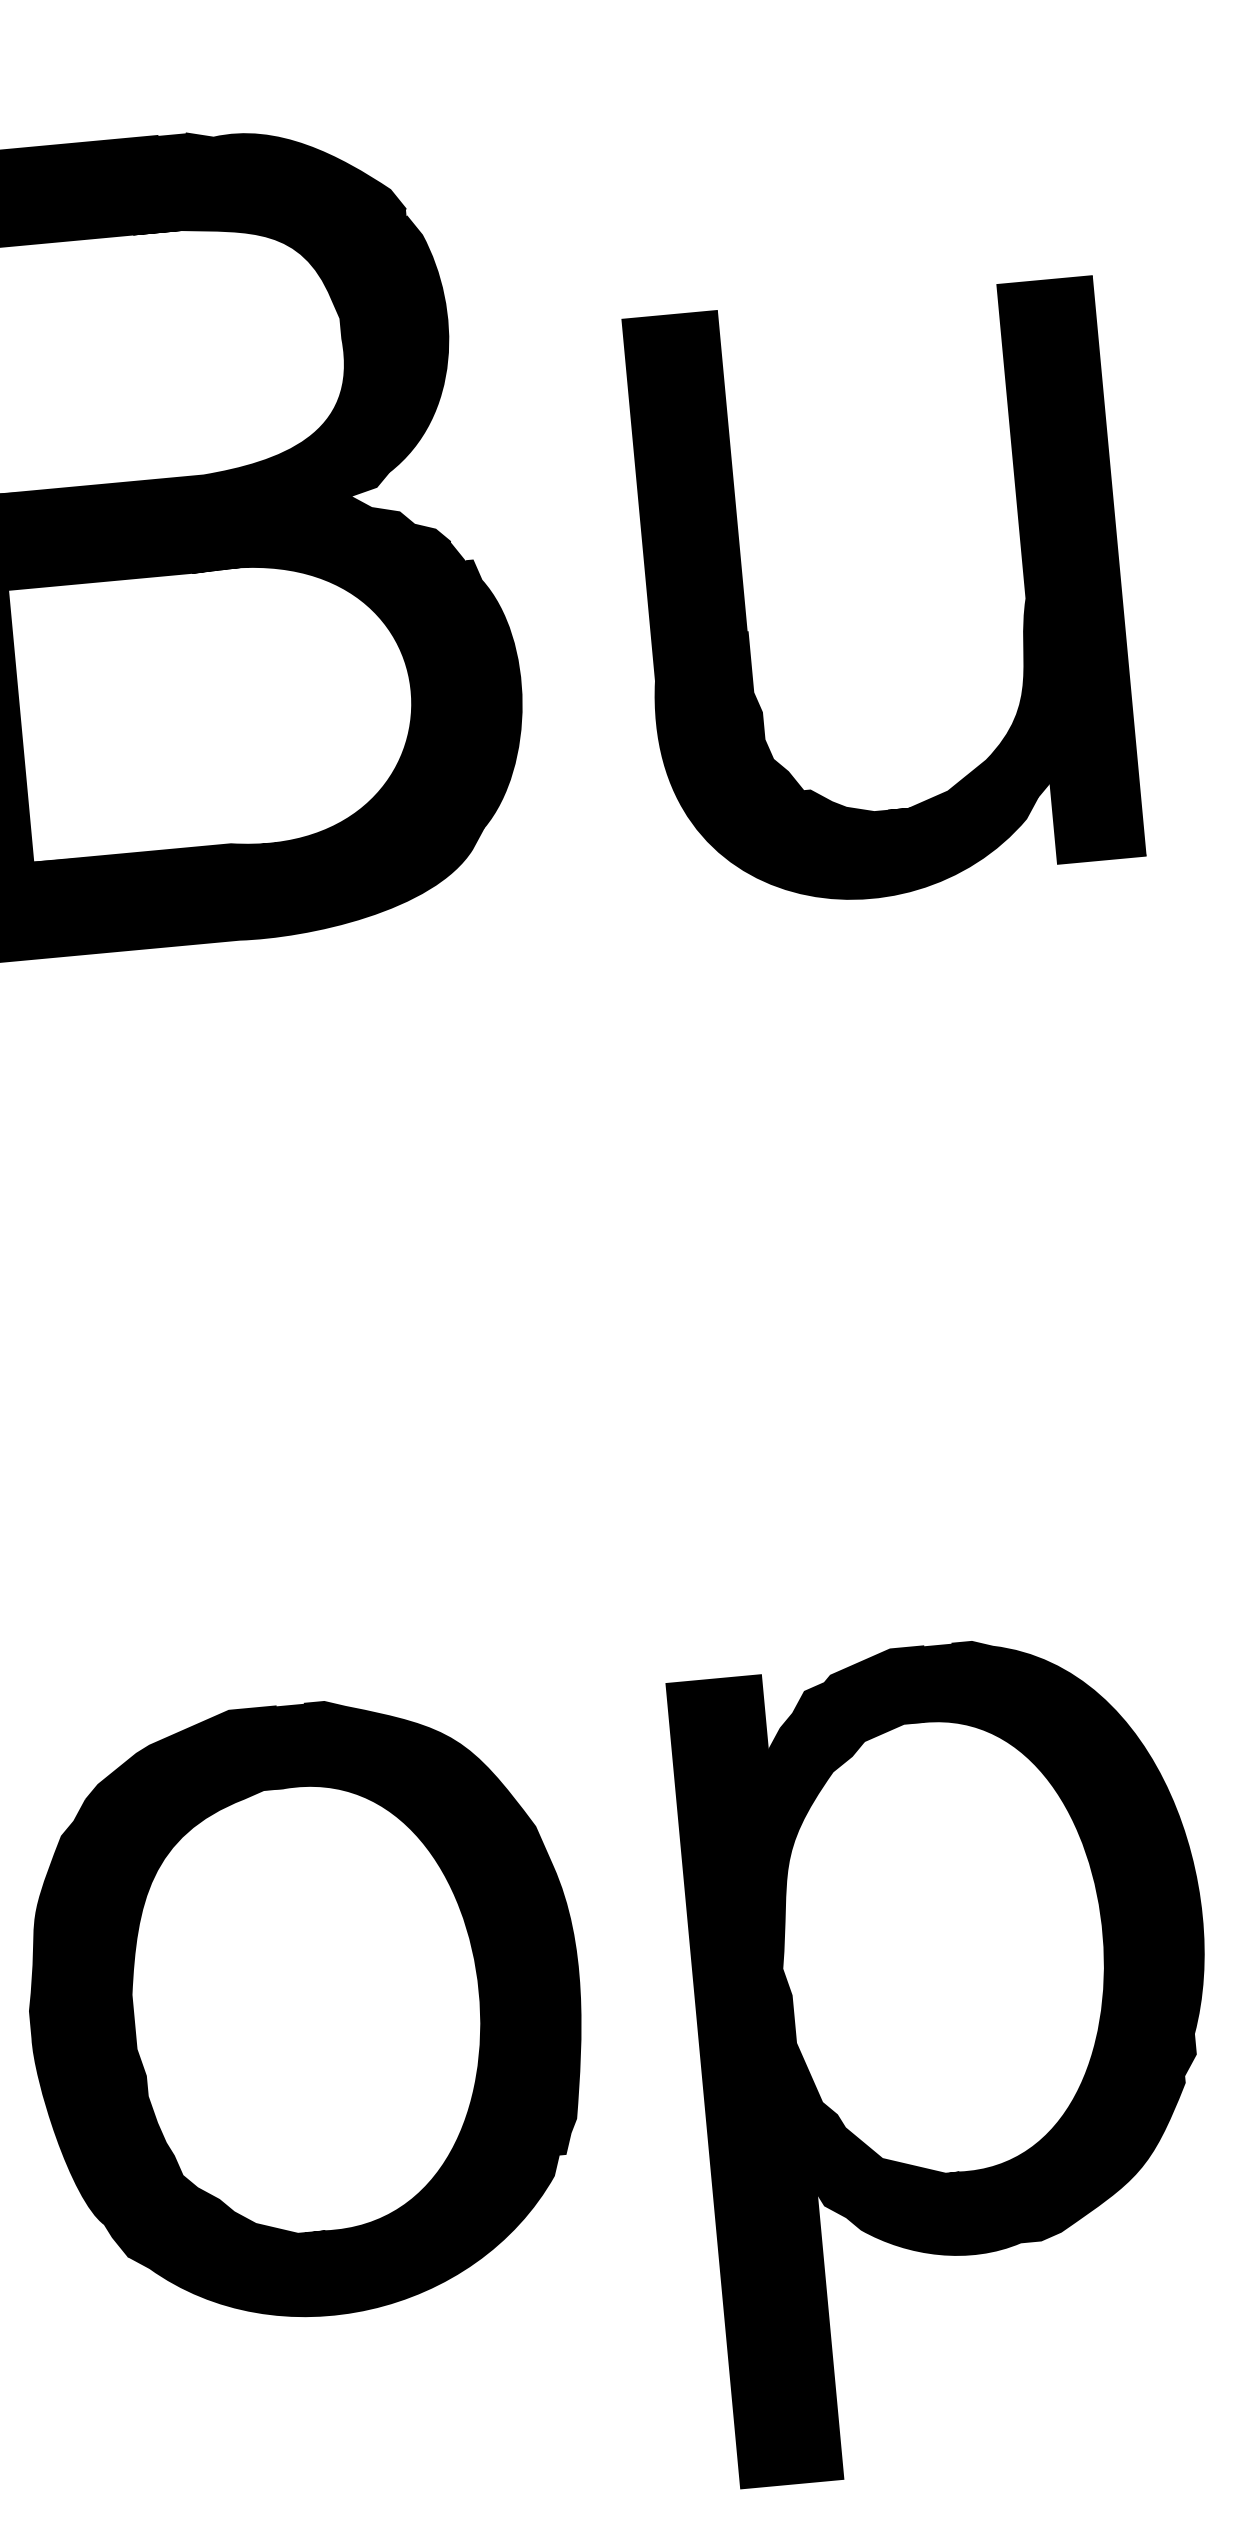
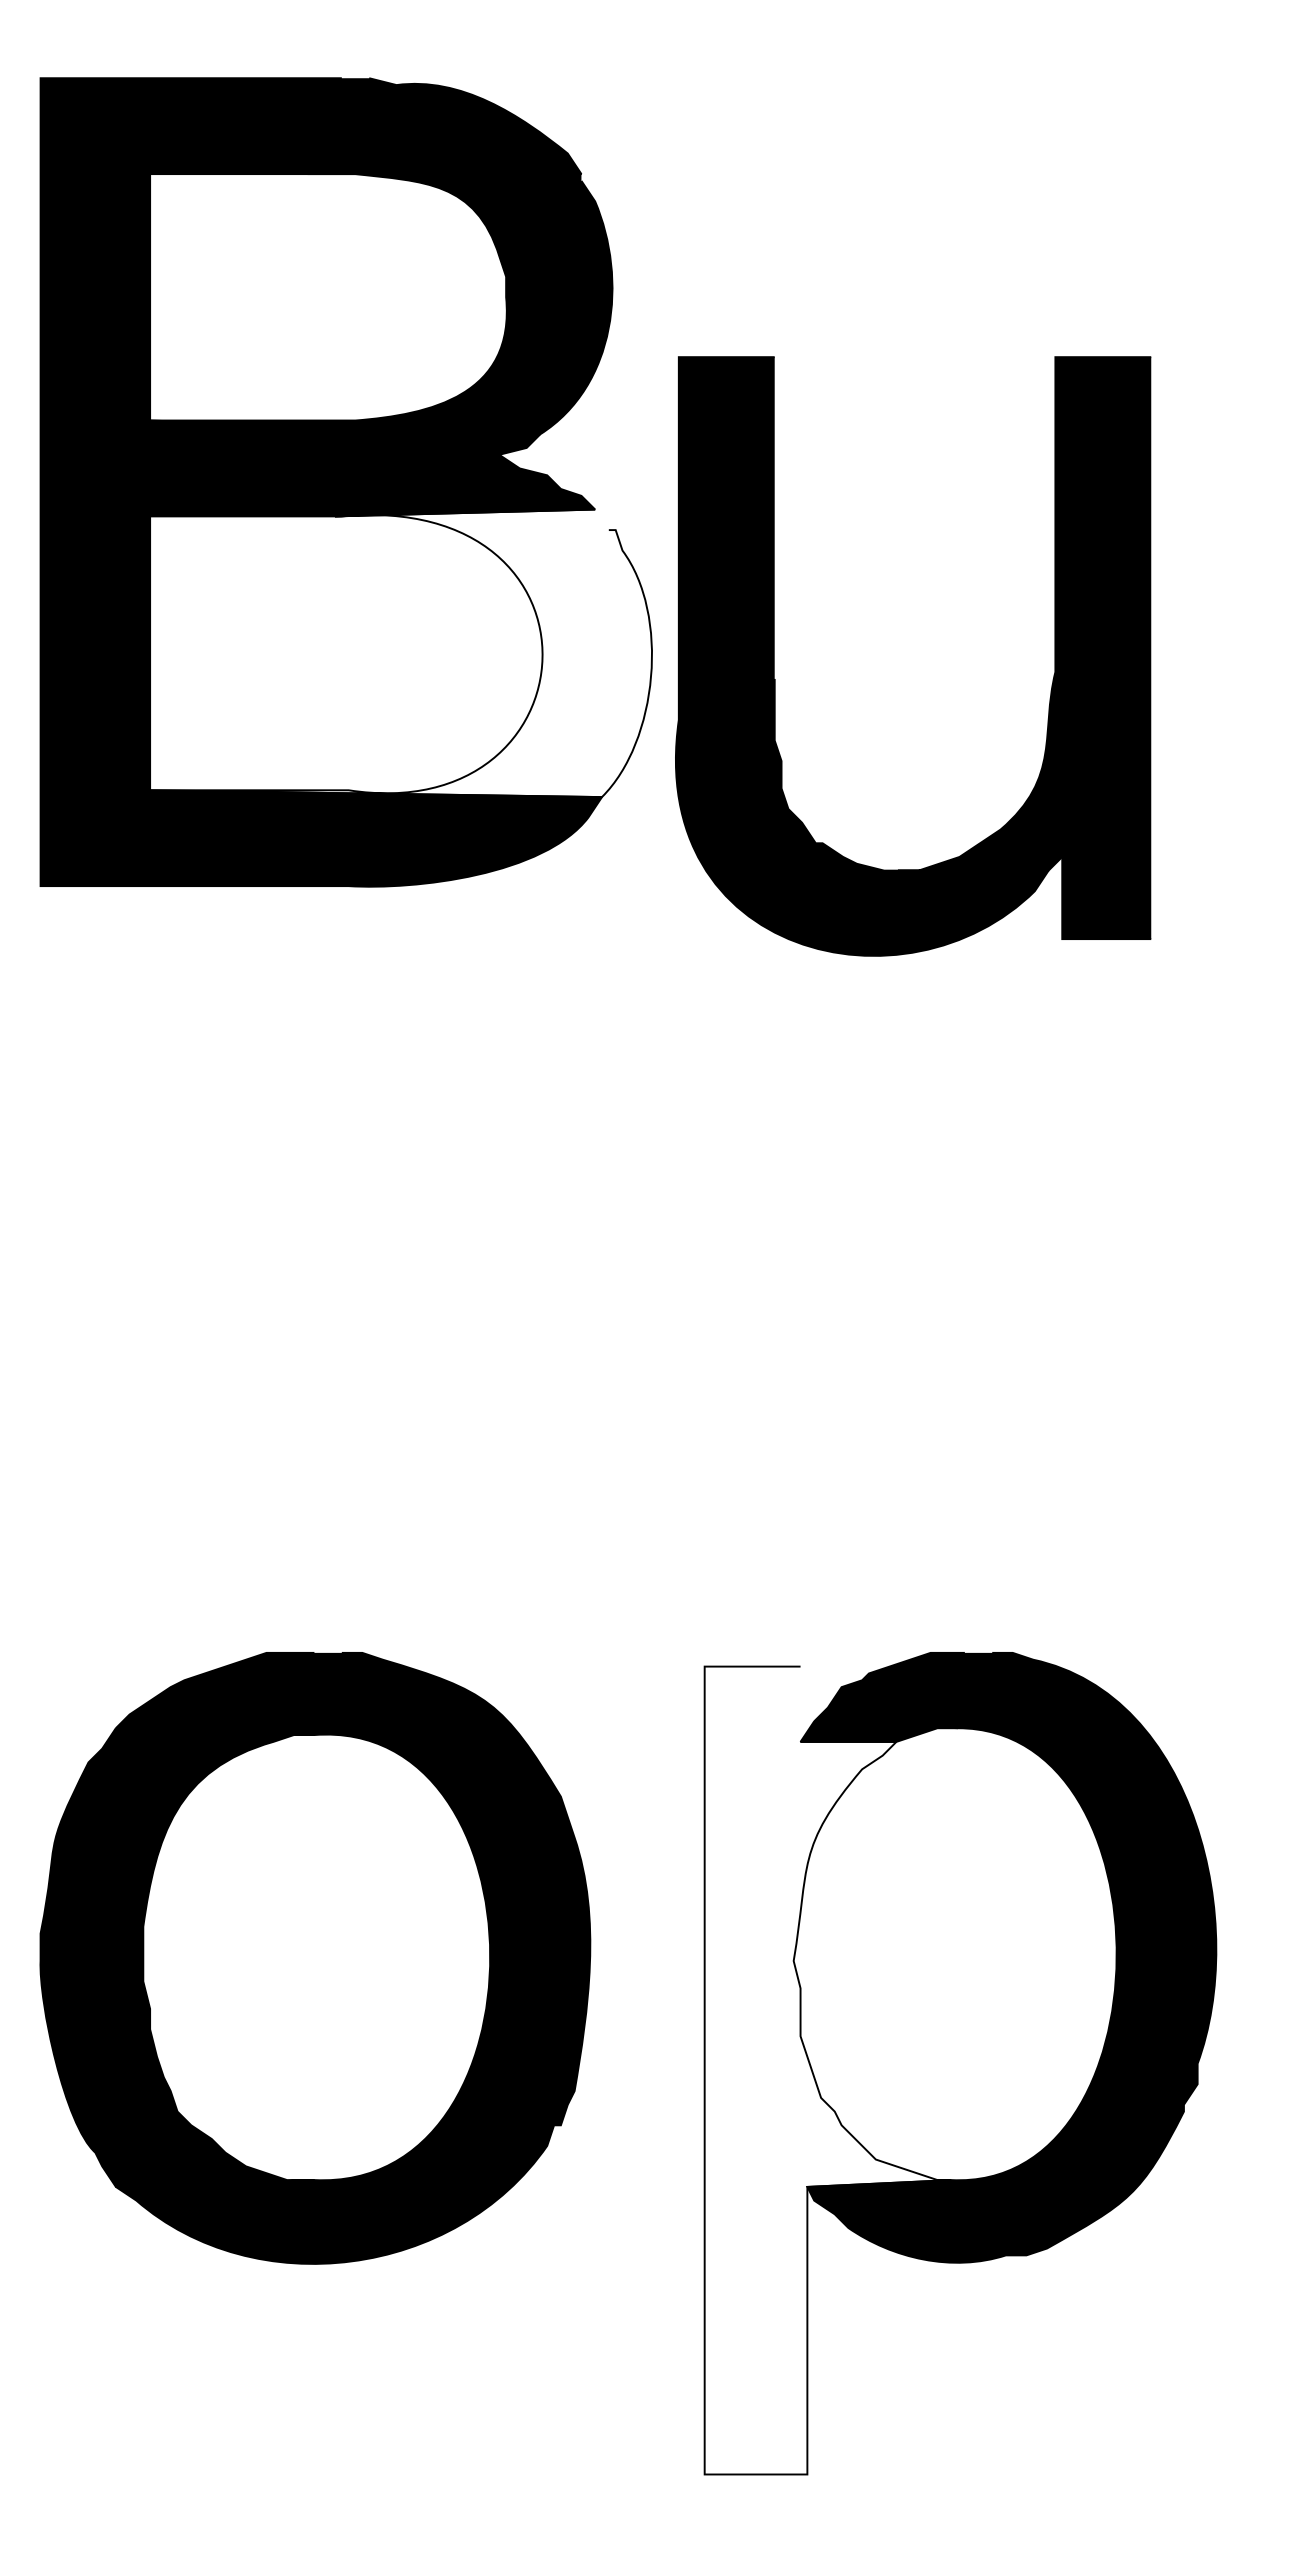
part: (745, 608) -> (774, 656), moved
fill: (270, 703) -> (400, 653), removed
fill: (826, 2074) -> (827, 2070), removed

